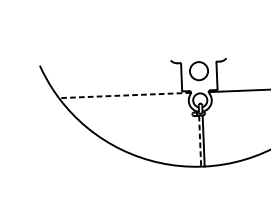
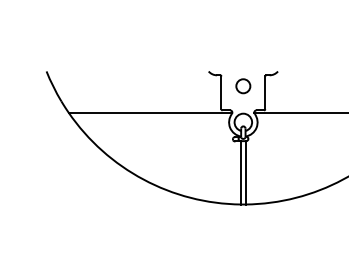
circle: (199, 71) -> (243, 86), size x0.62
line: (125, 95) -> (150, 112), dashed -> solid
line: (200, 140) -> (241, 172), dashed -> solid

